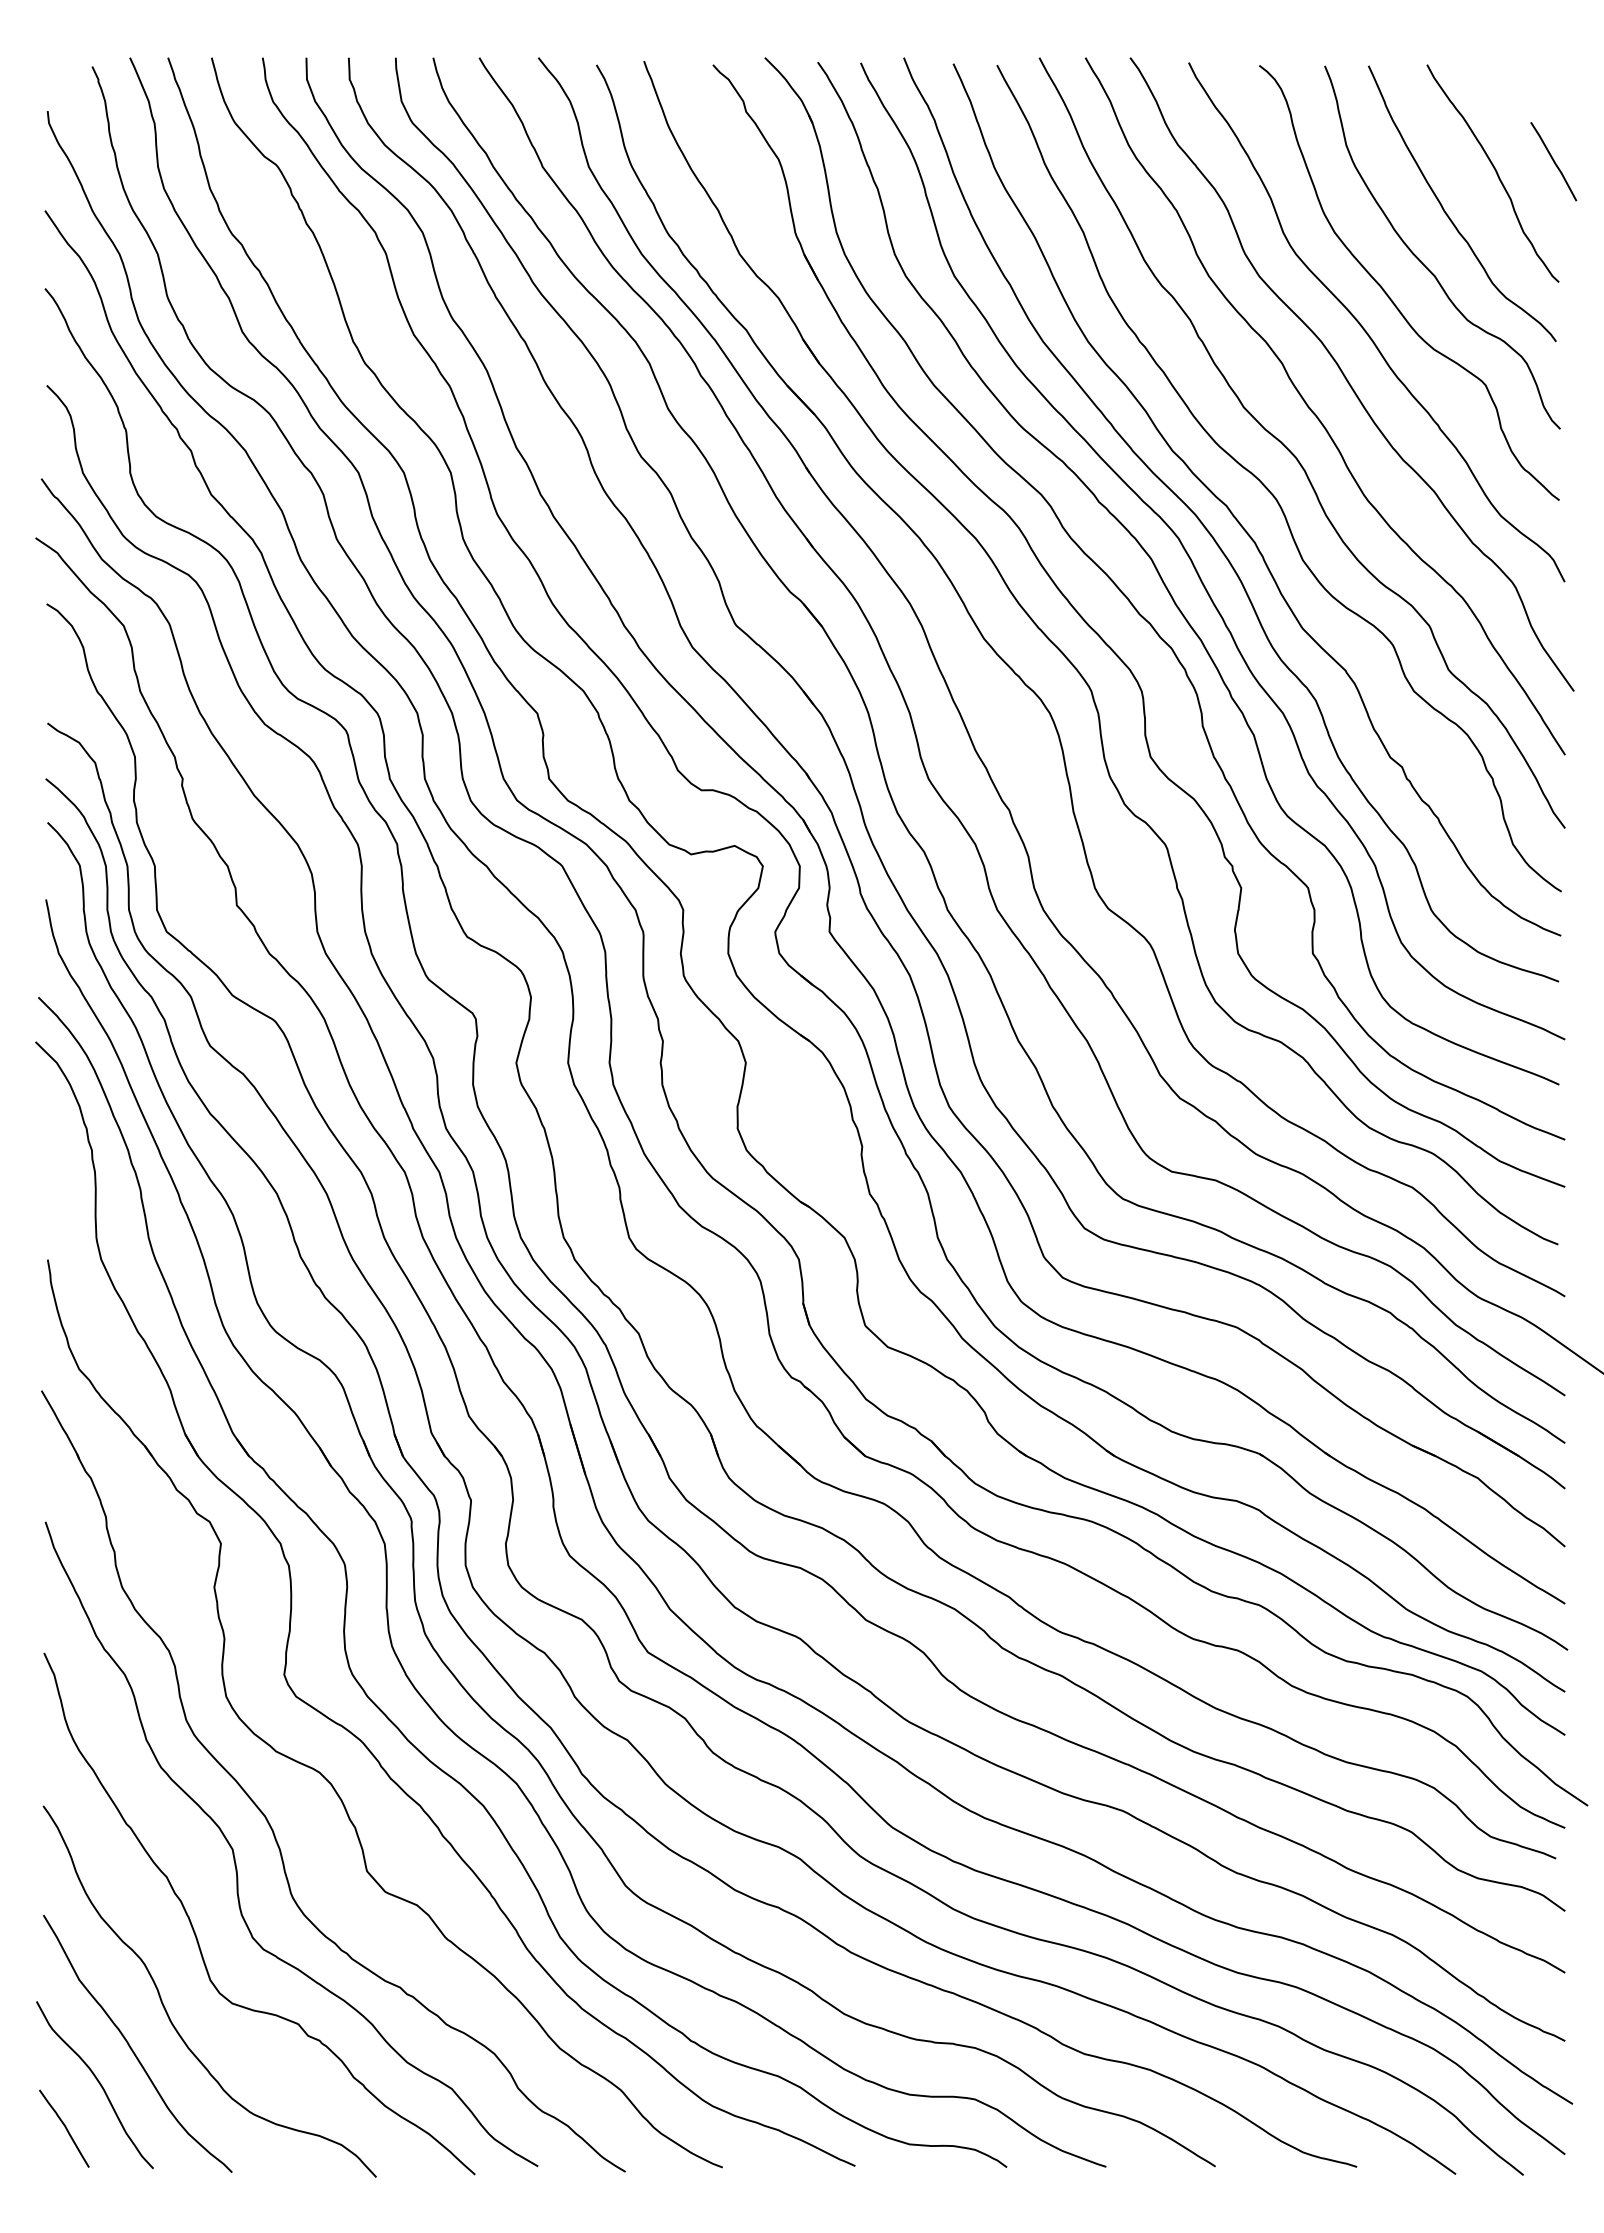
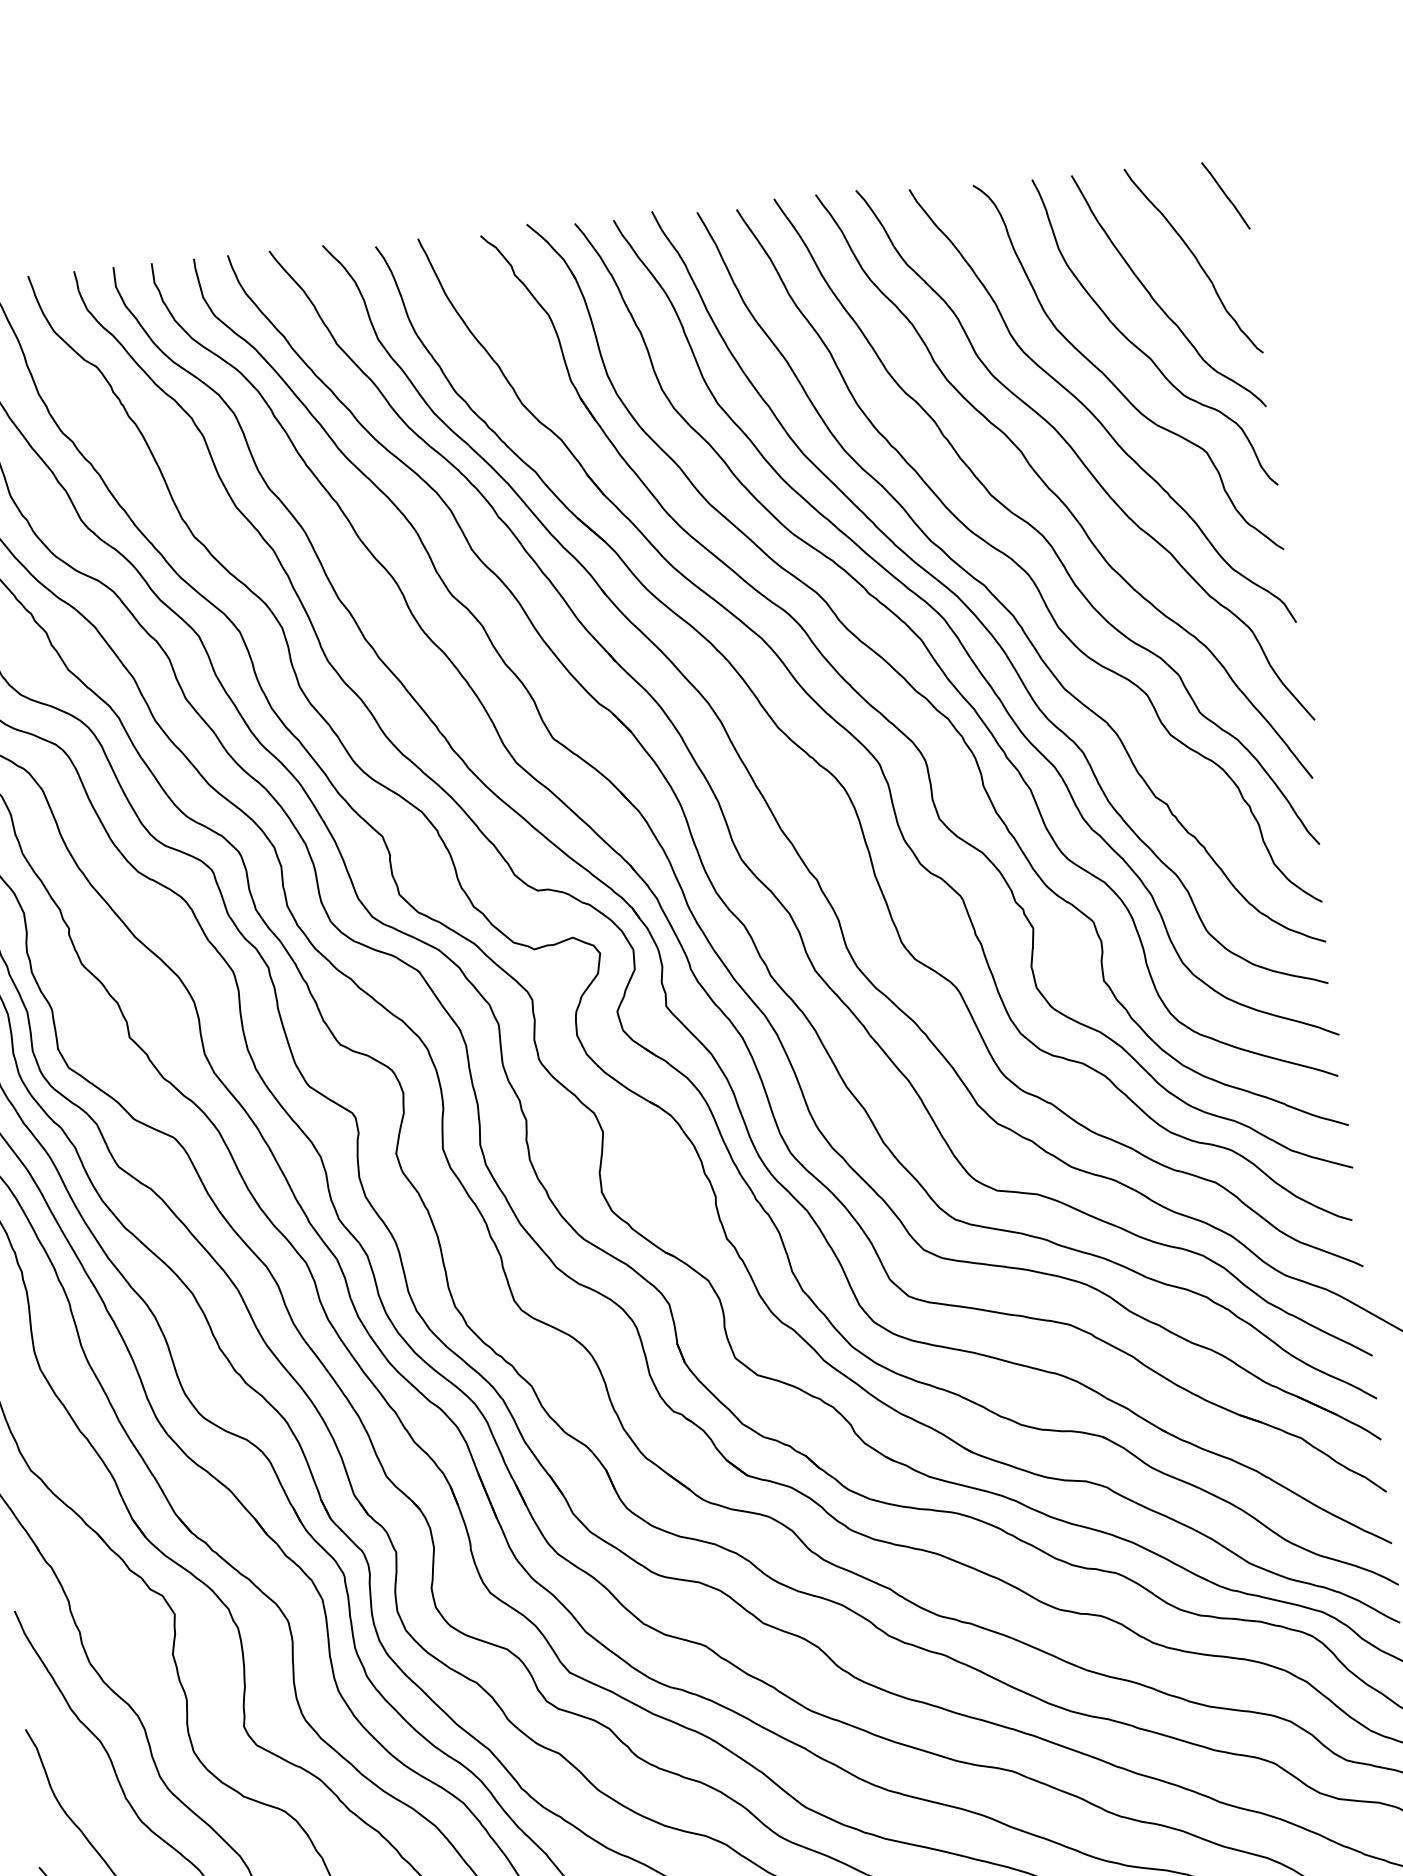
line: (1553, 161) -> (1225, 195), moved

